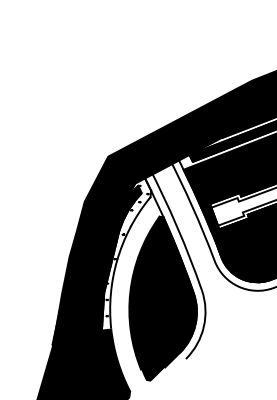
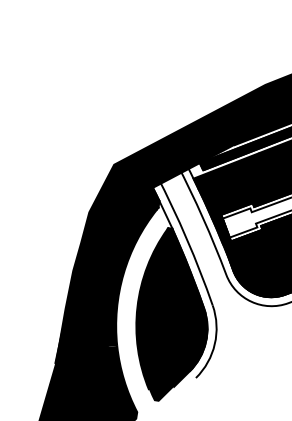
fill: (121, 252) -> (128, 265), added

